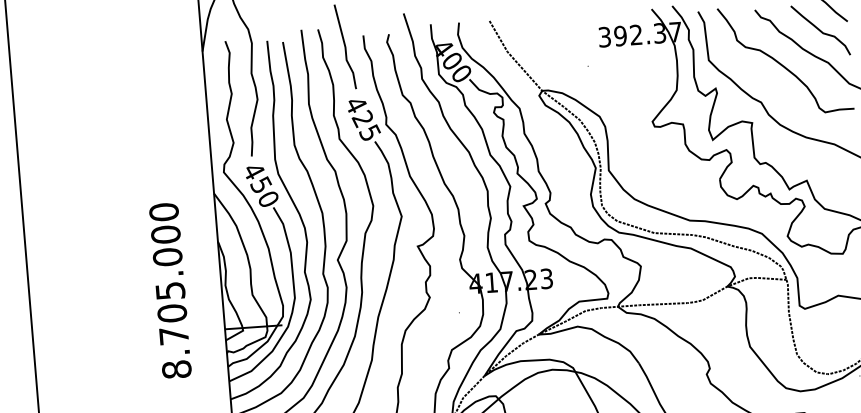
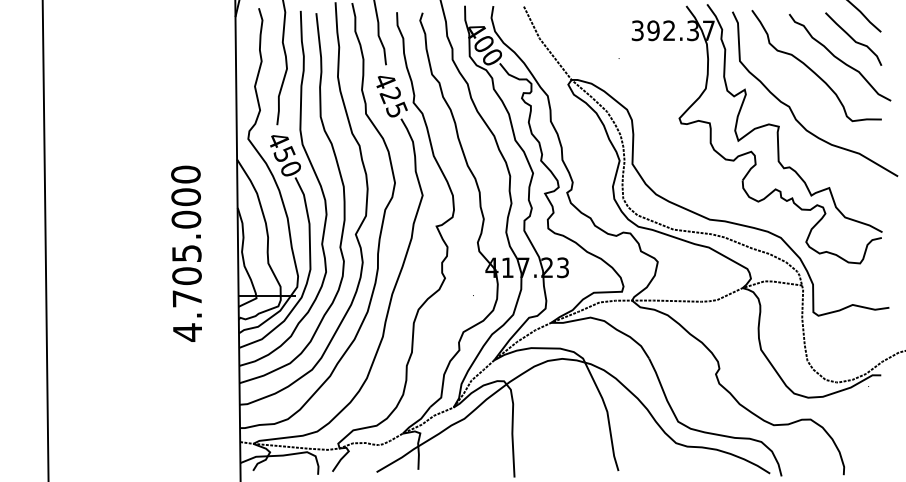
text: (176, 369) -> (187, 332), 8.705.000 -> 4.705.000

